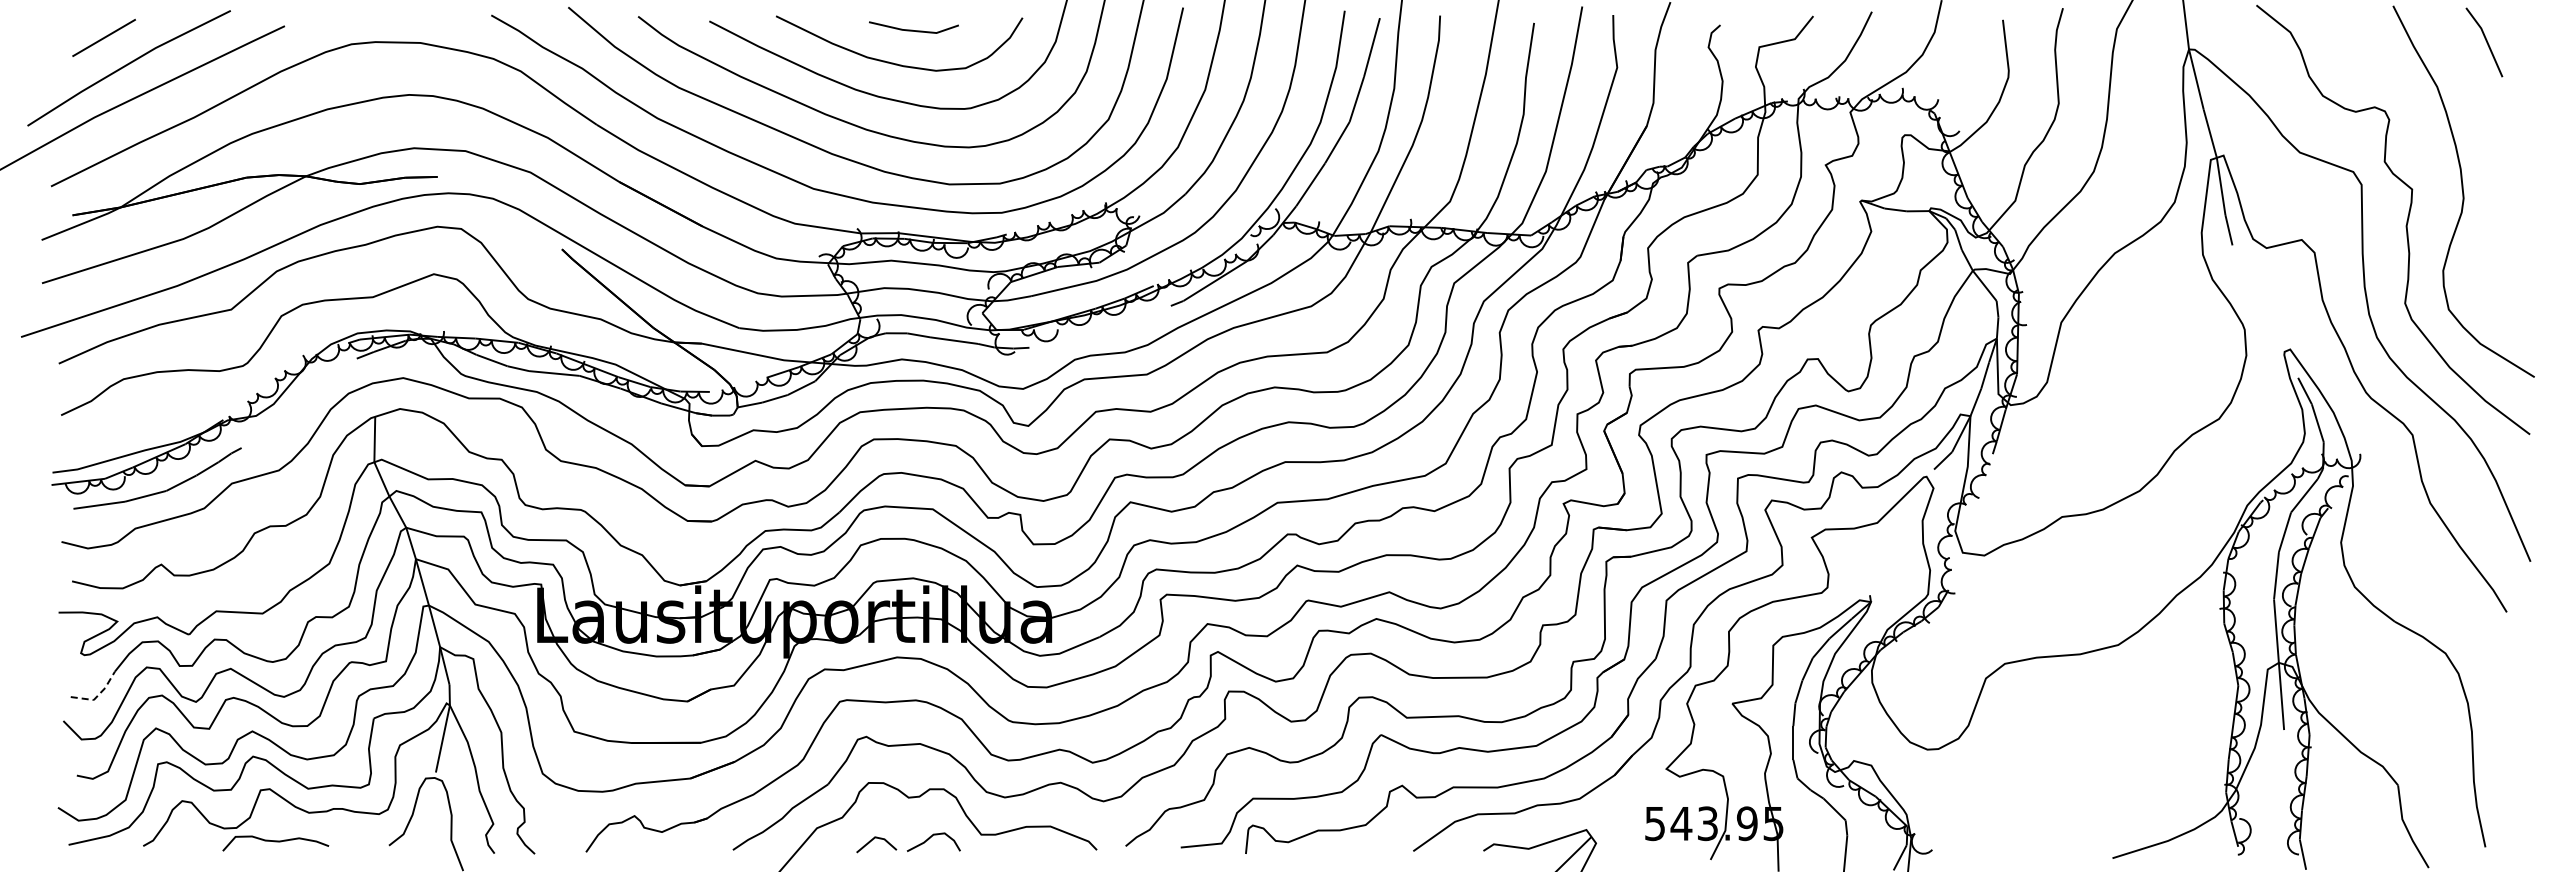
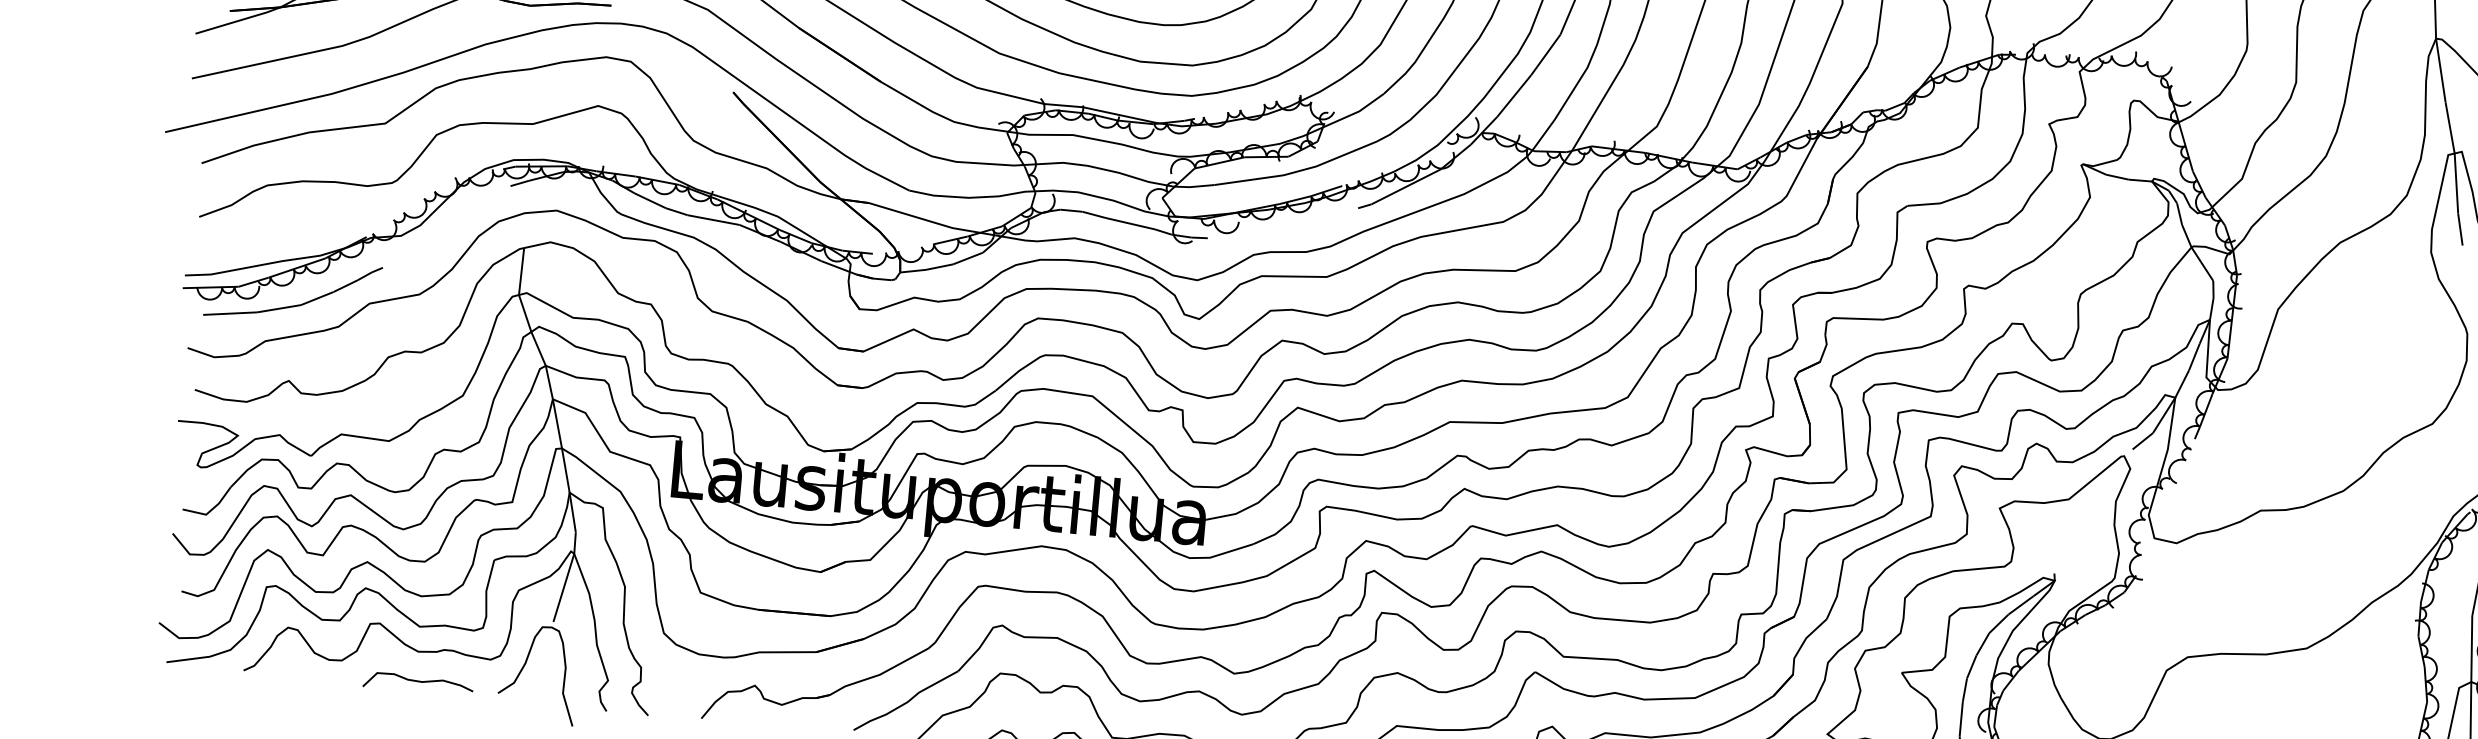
line: (98, 695) -> (211, 510), dashed -> solid
curve: (275, 842) -> (418, 682), moved

